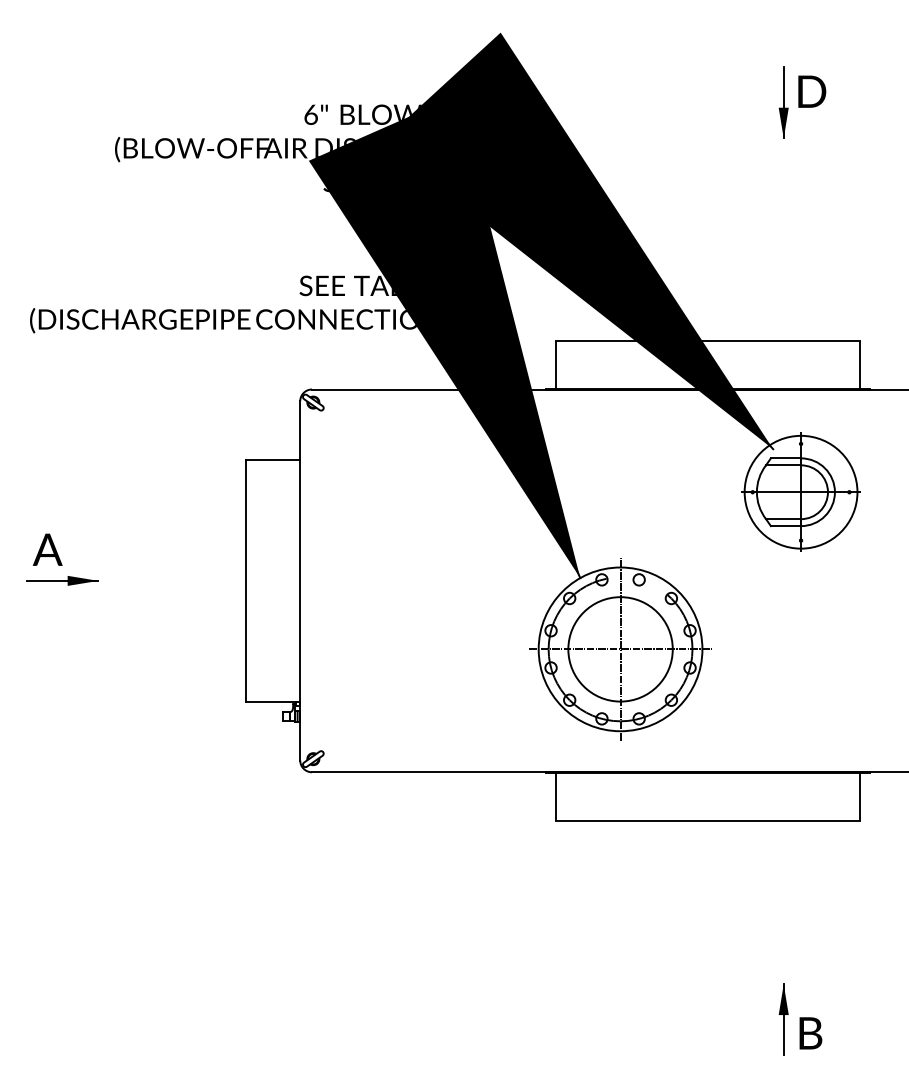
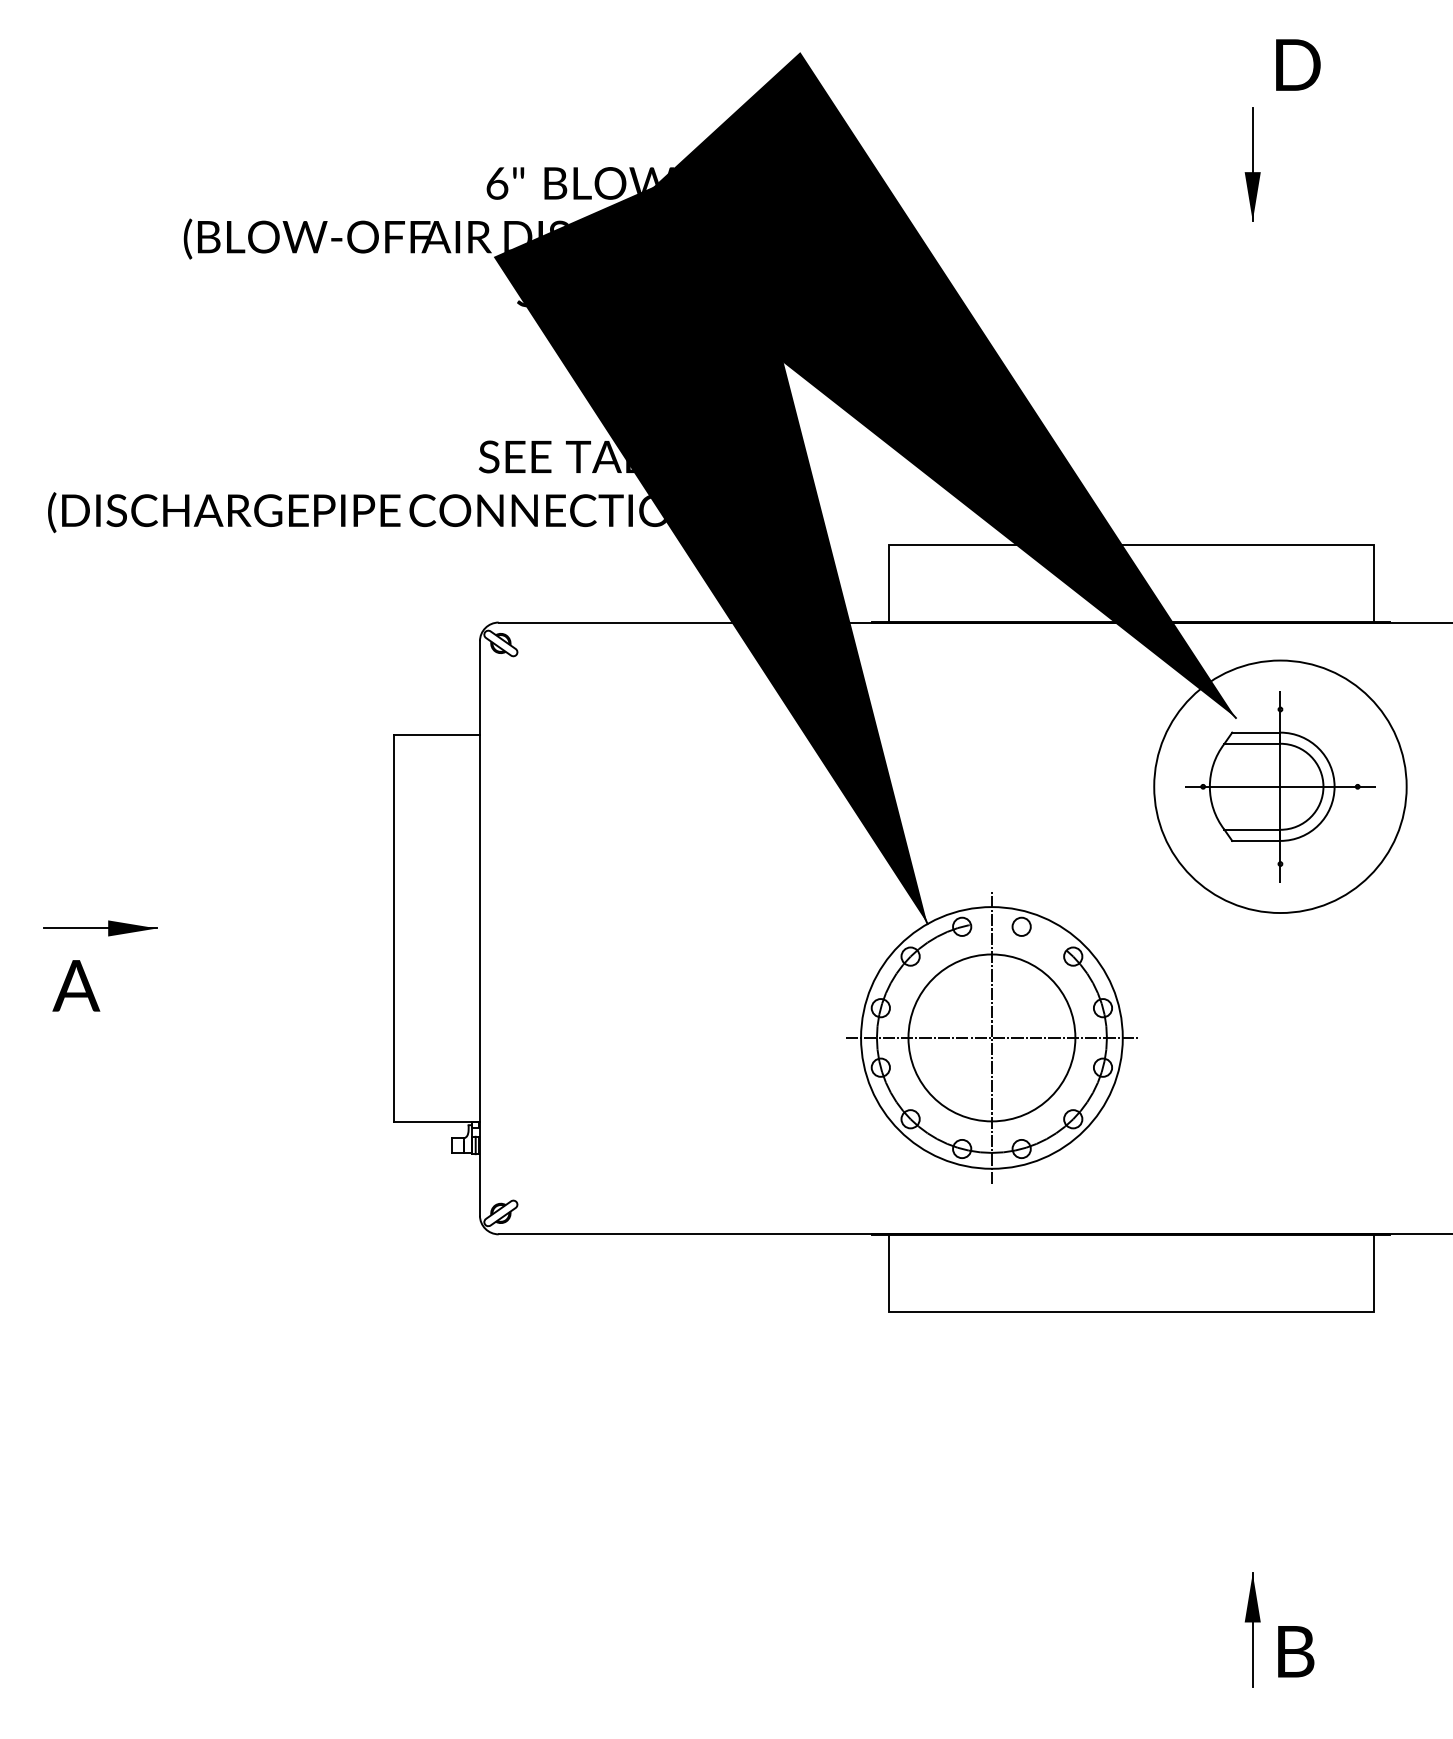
text: (812, 91) -> (1298, 64), moved
circle: (800, 491) -> (1279, 785), size x1.4
text: (47, 549) -> (75, 985), moved

